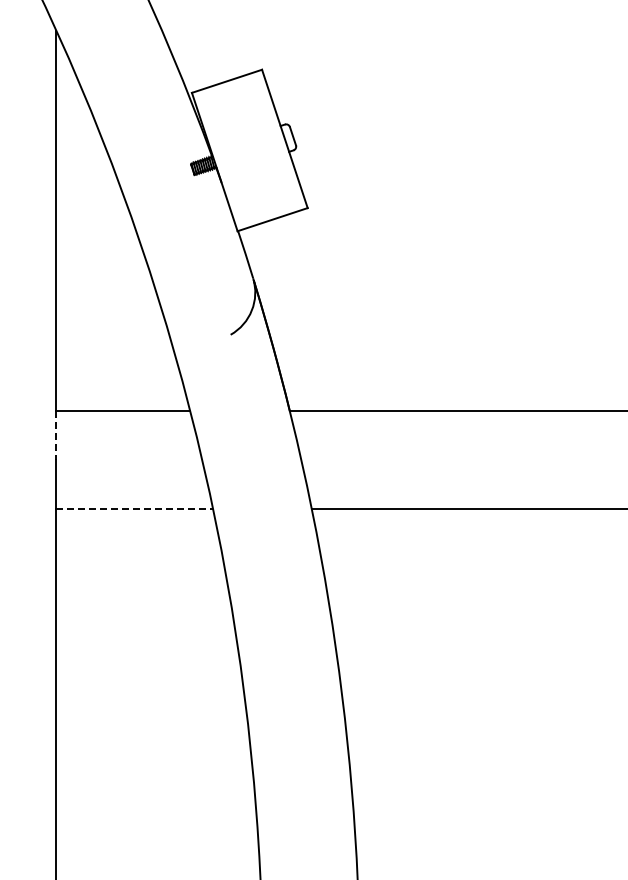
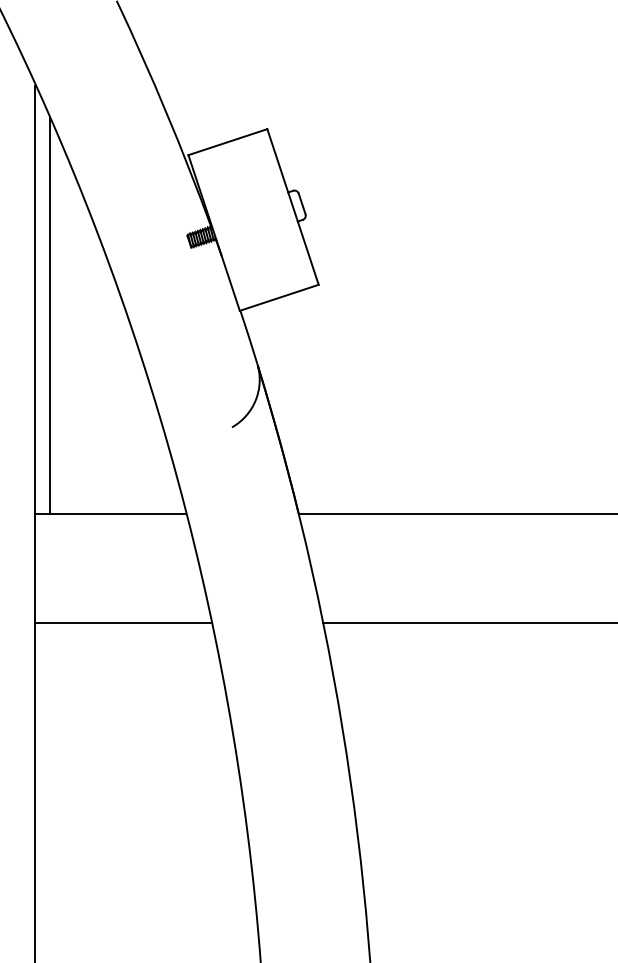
line: (68, 235) -> (49, 315), added
line: (56, 436) -> (36, 541), dashed -> solid
line: (134, 508) -> (123, 622), dashed -> solid

